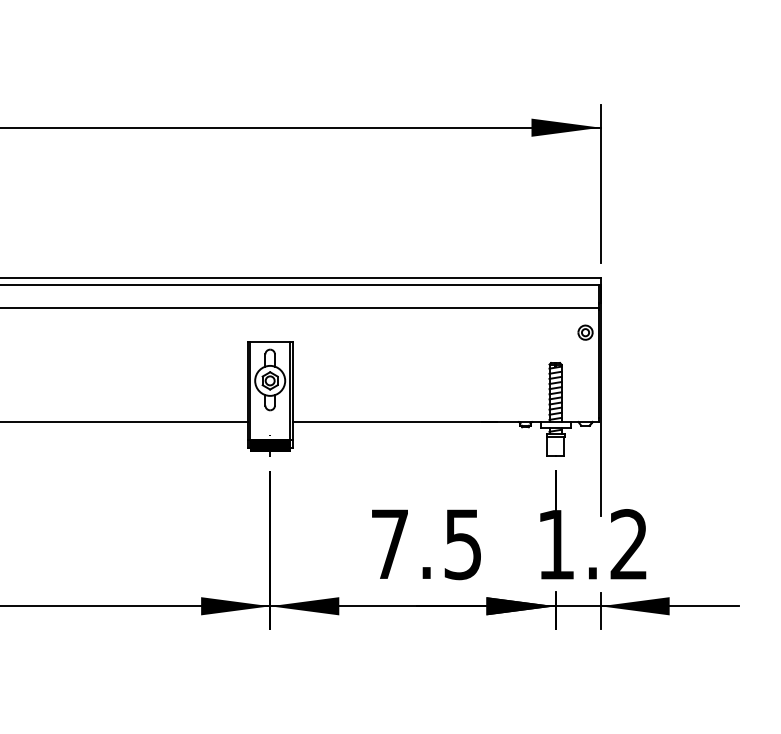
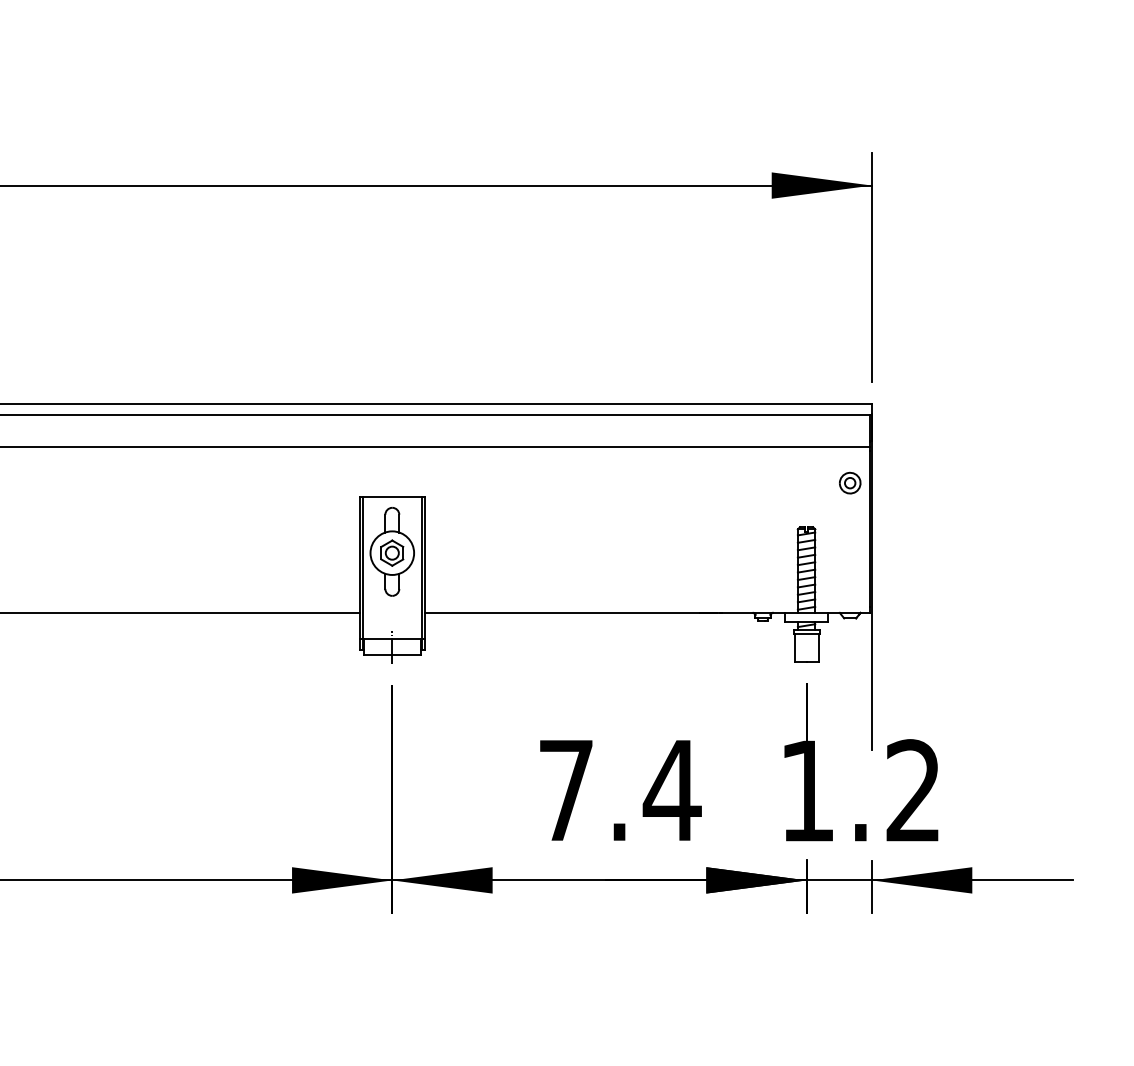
hatch: (269, 445) -> (391, 646), removed
text: (462, 544) -> (671, 790), 7.5 -> 7.4

